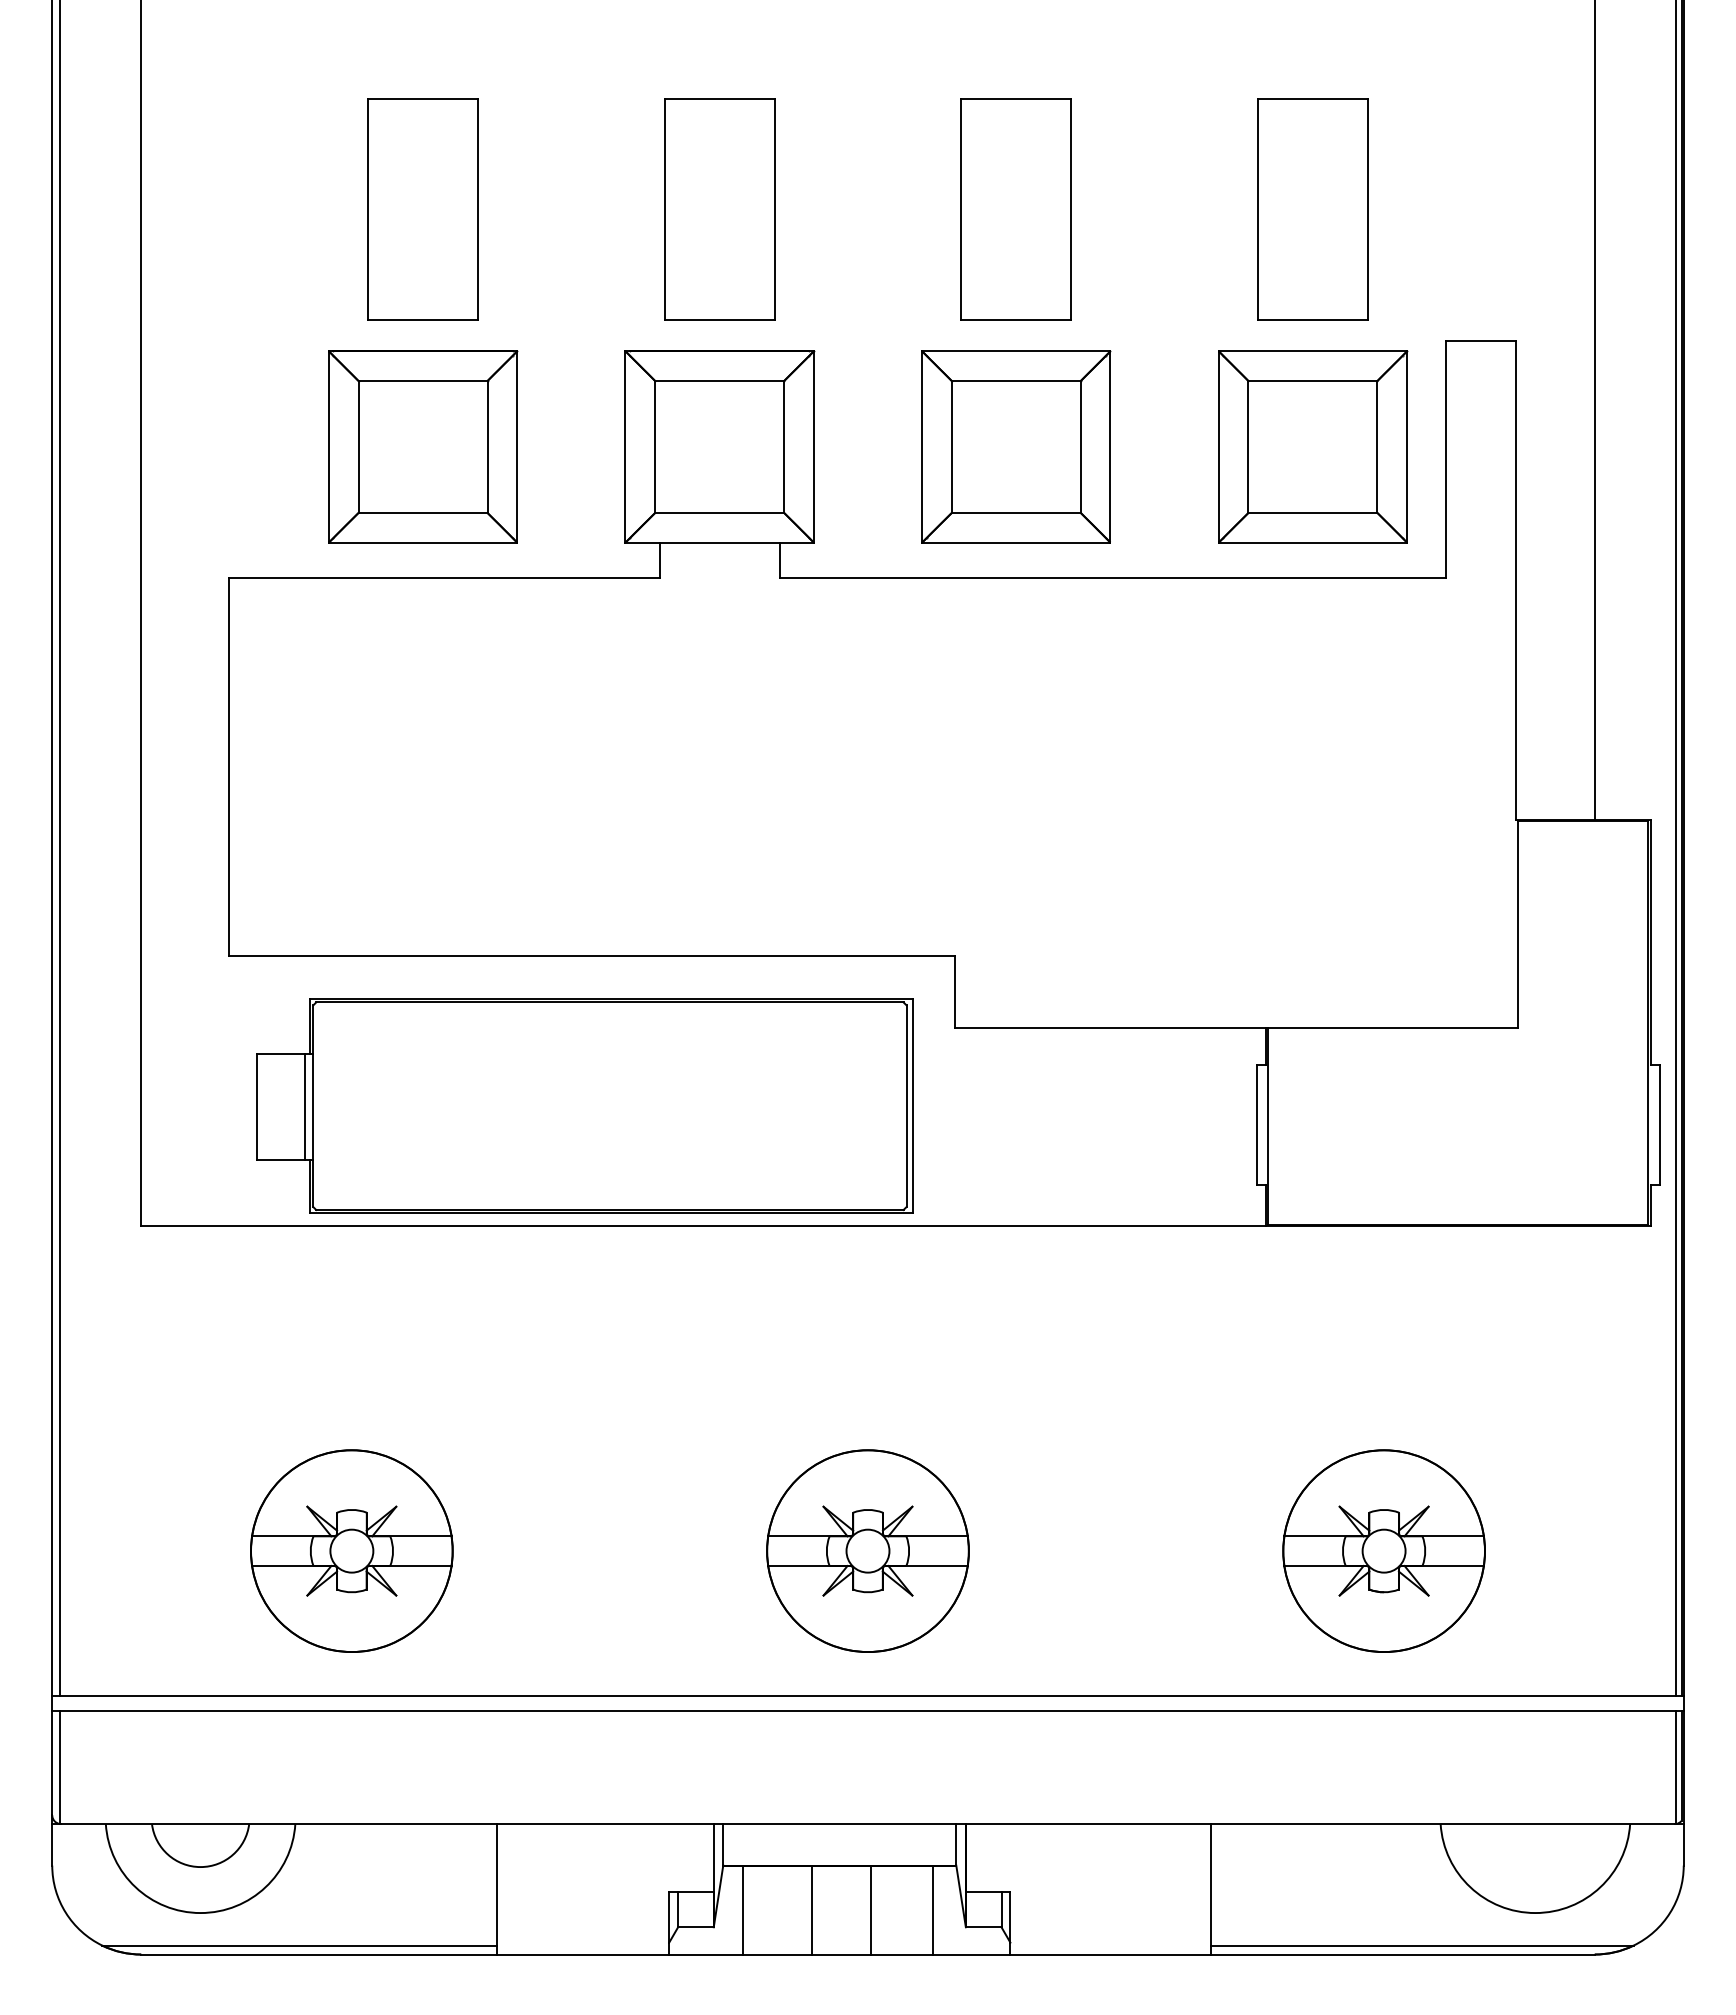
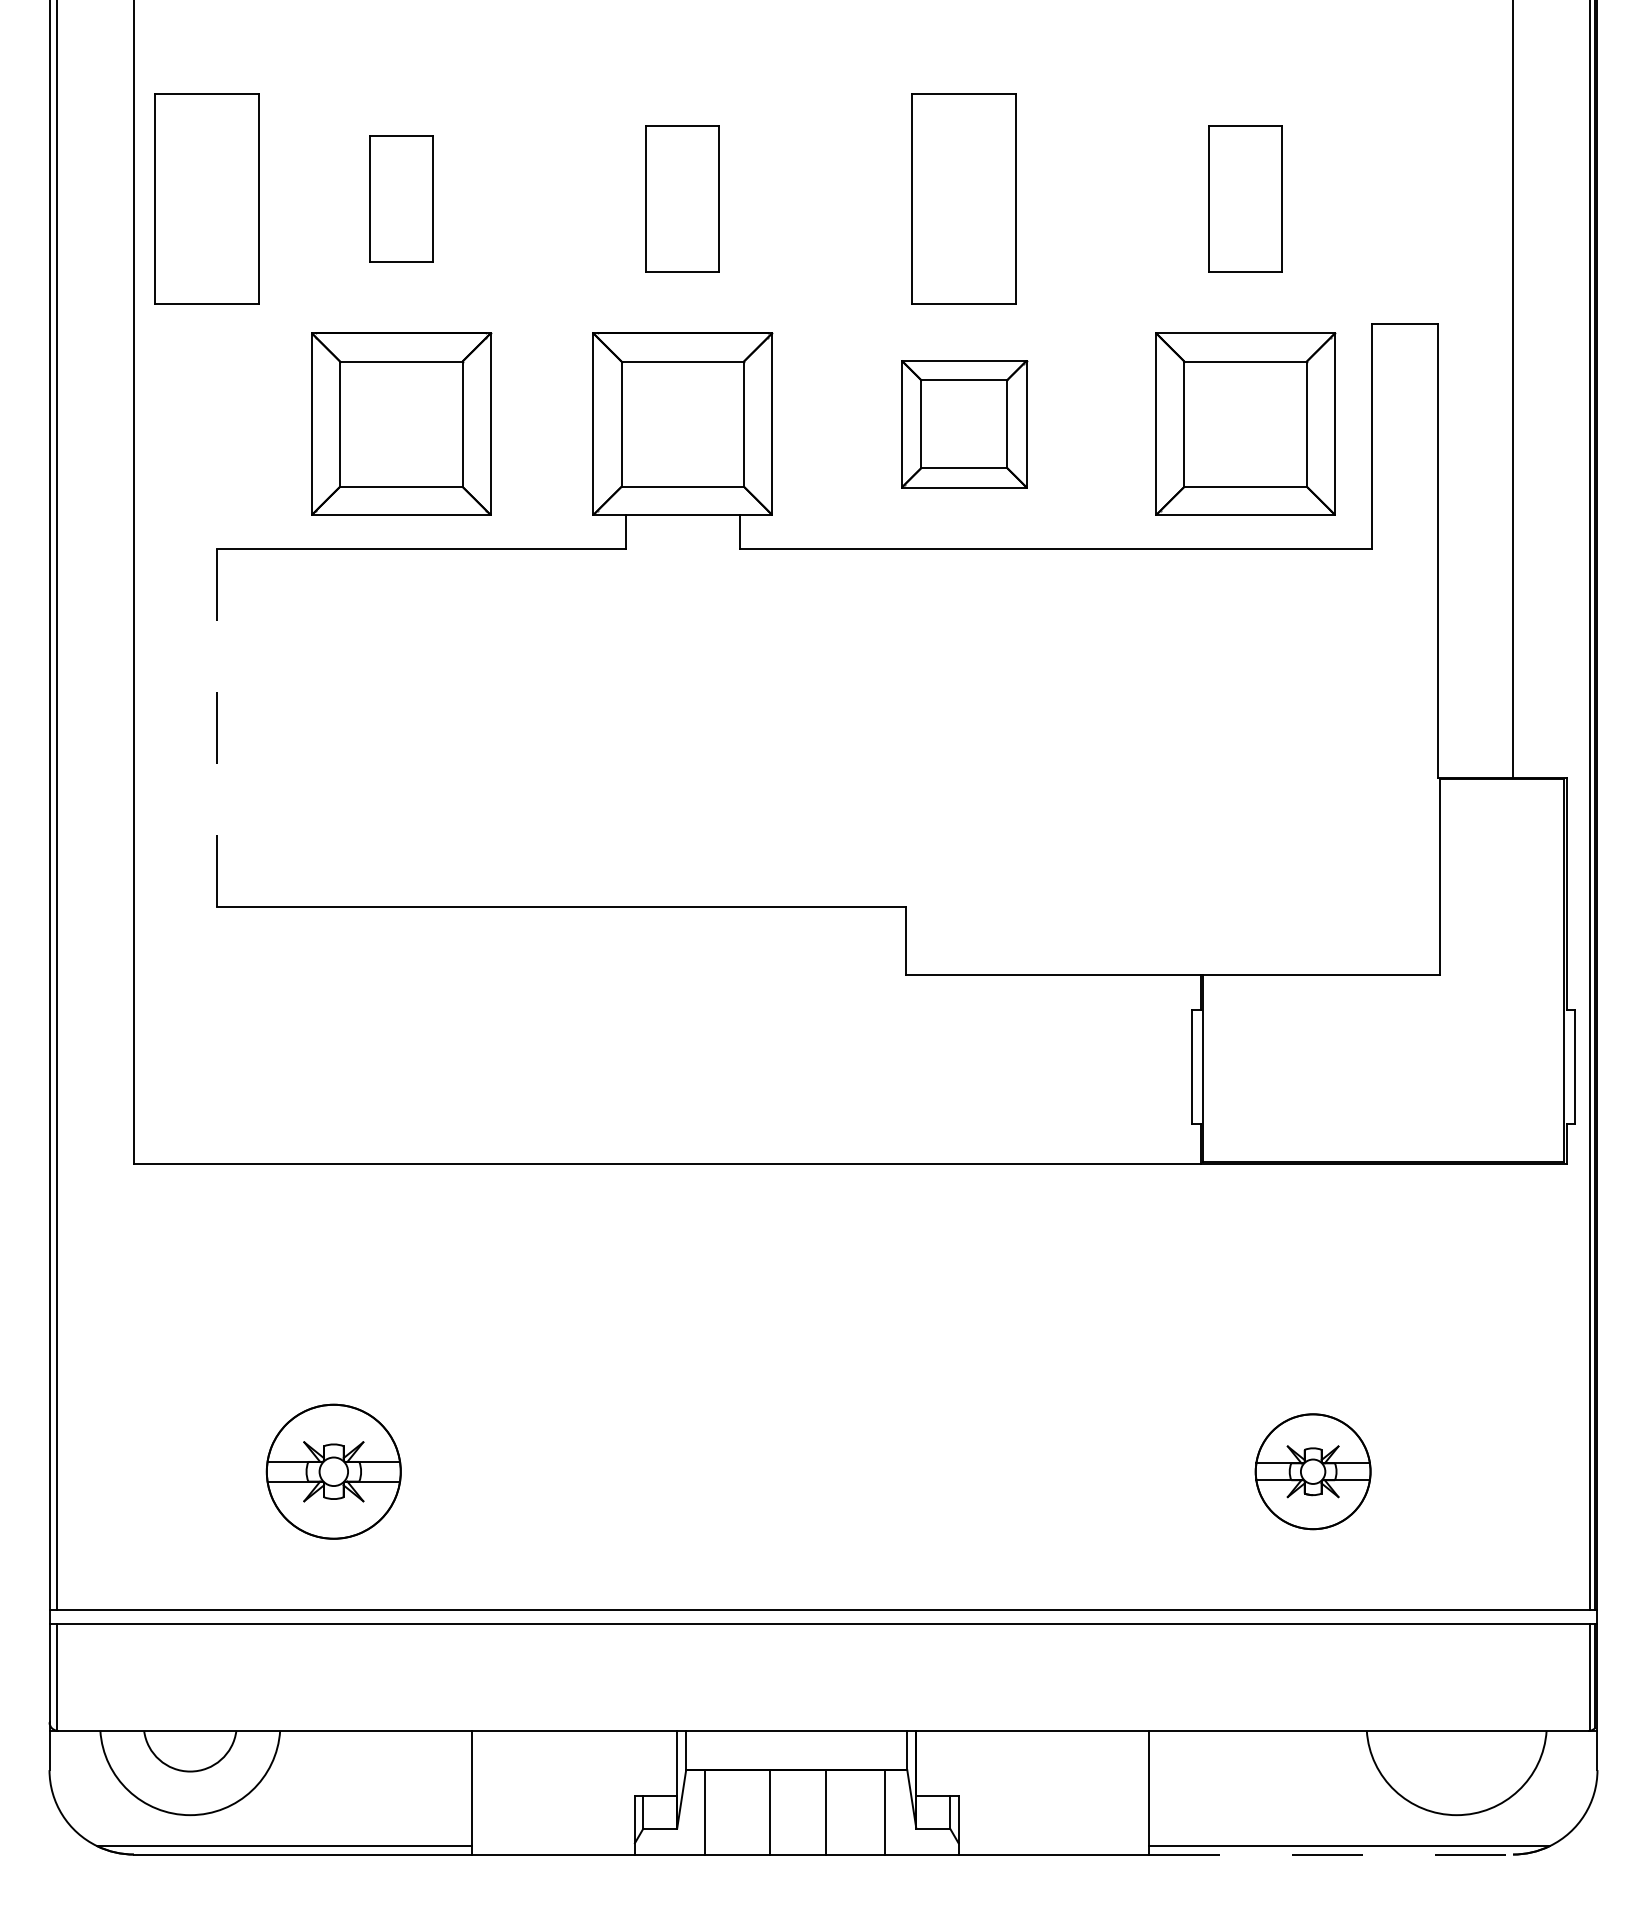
part: (217, 209) -> (206, 198), added
part: (422, 209) -> (400, 198), size x0.6
part: (719, 209) -> (682, 198), size x0.7
part: (1312, 209) -> (1245, 198), size x0.7
part: (1016, 446) -> (964, 423), size x0.7
line: (228, 766) -> (216, 727), solid -> dashed
part: (584, 1105) -> (554, 1048), removed
part: (351, 1550) -> (333, 1471), size x0.7
part: (867, 1550) -> (823, 1471), removed
part: (1383, 1550) -> (1312, 1471), size x0.6
line: (1403, 1954) -> (1331, 1854), solid -> dashed

